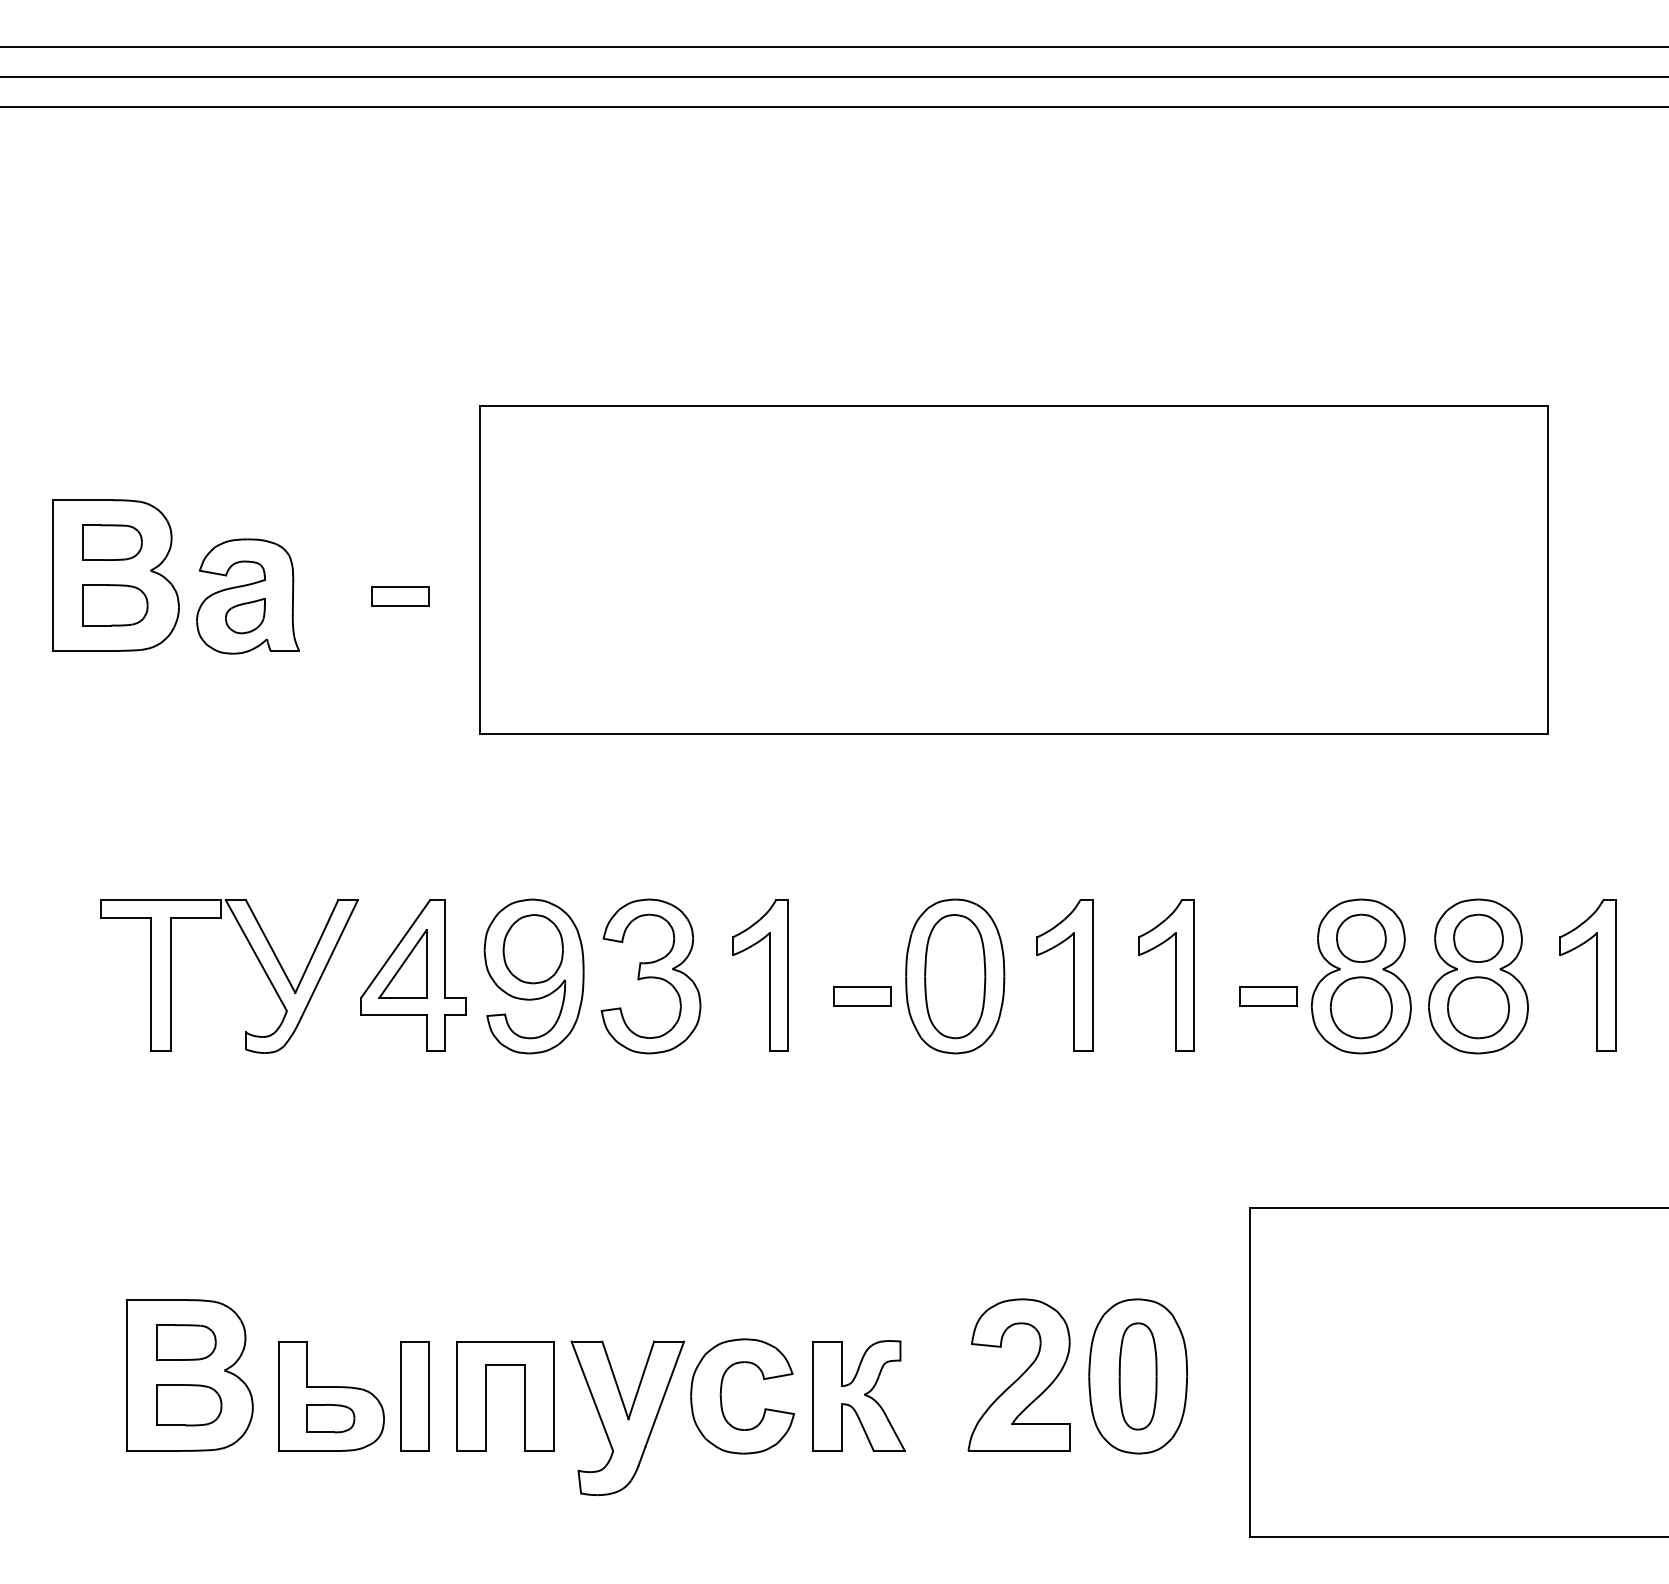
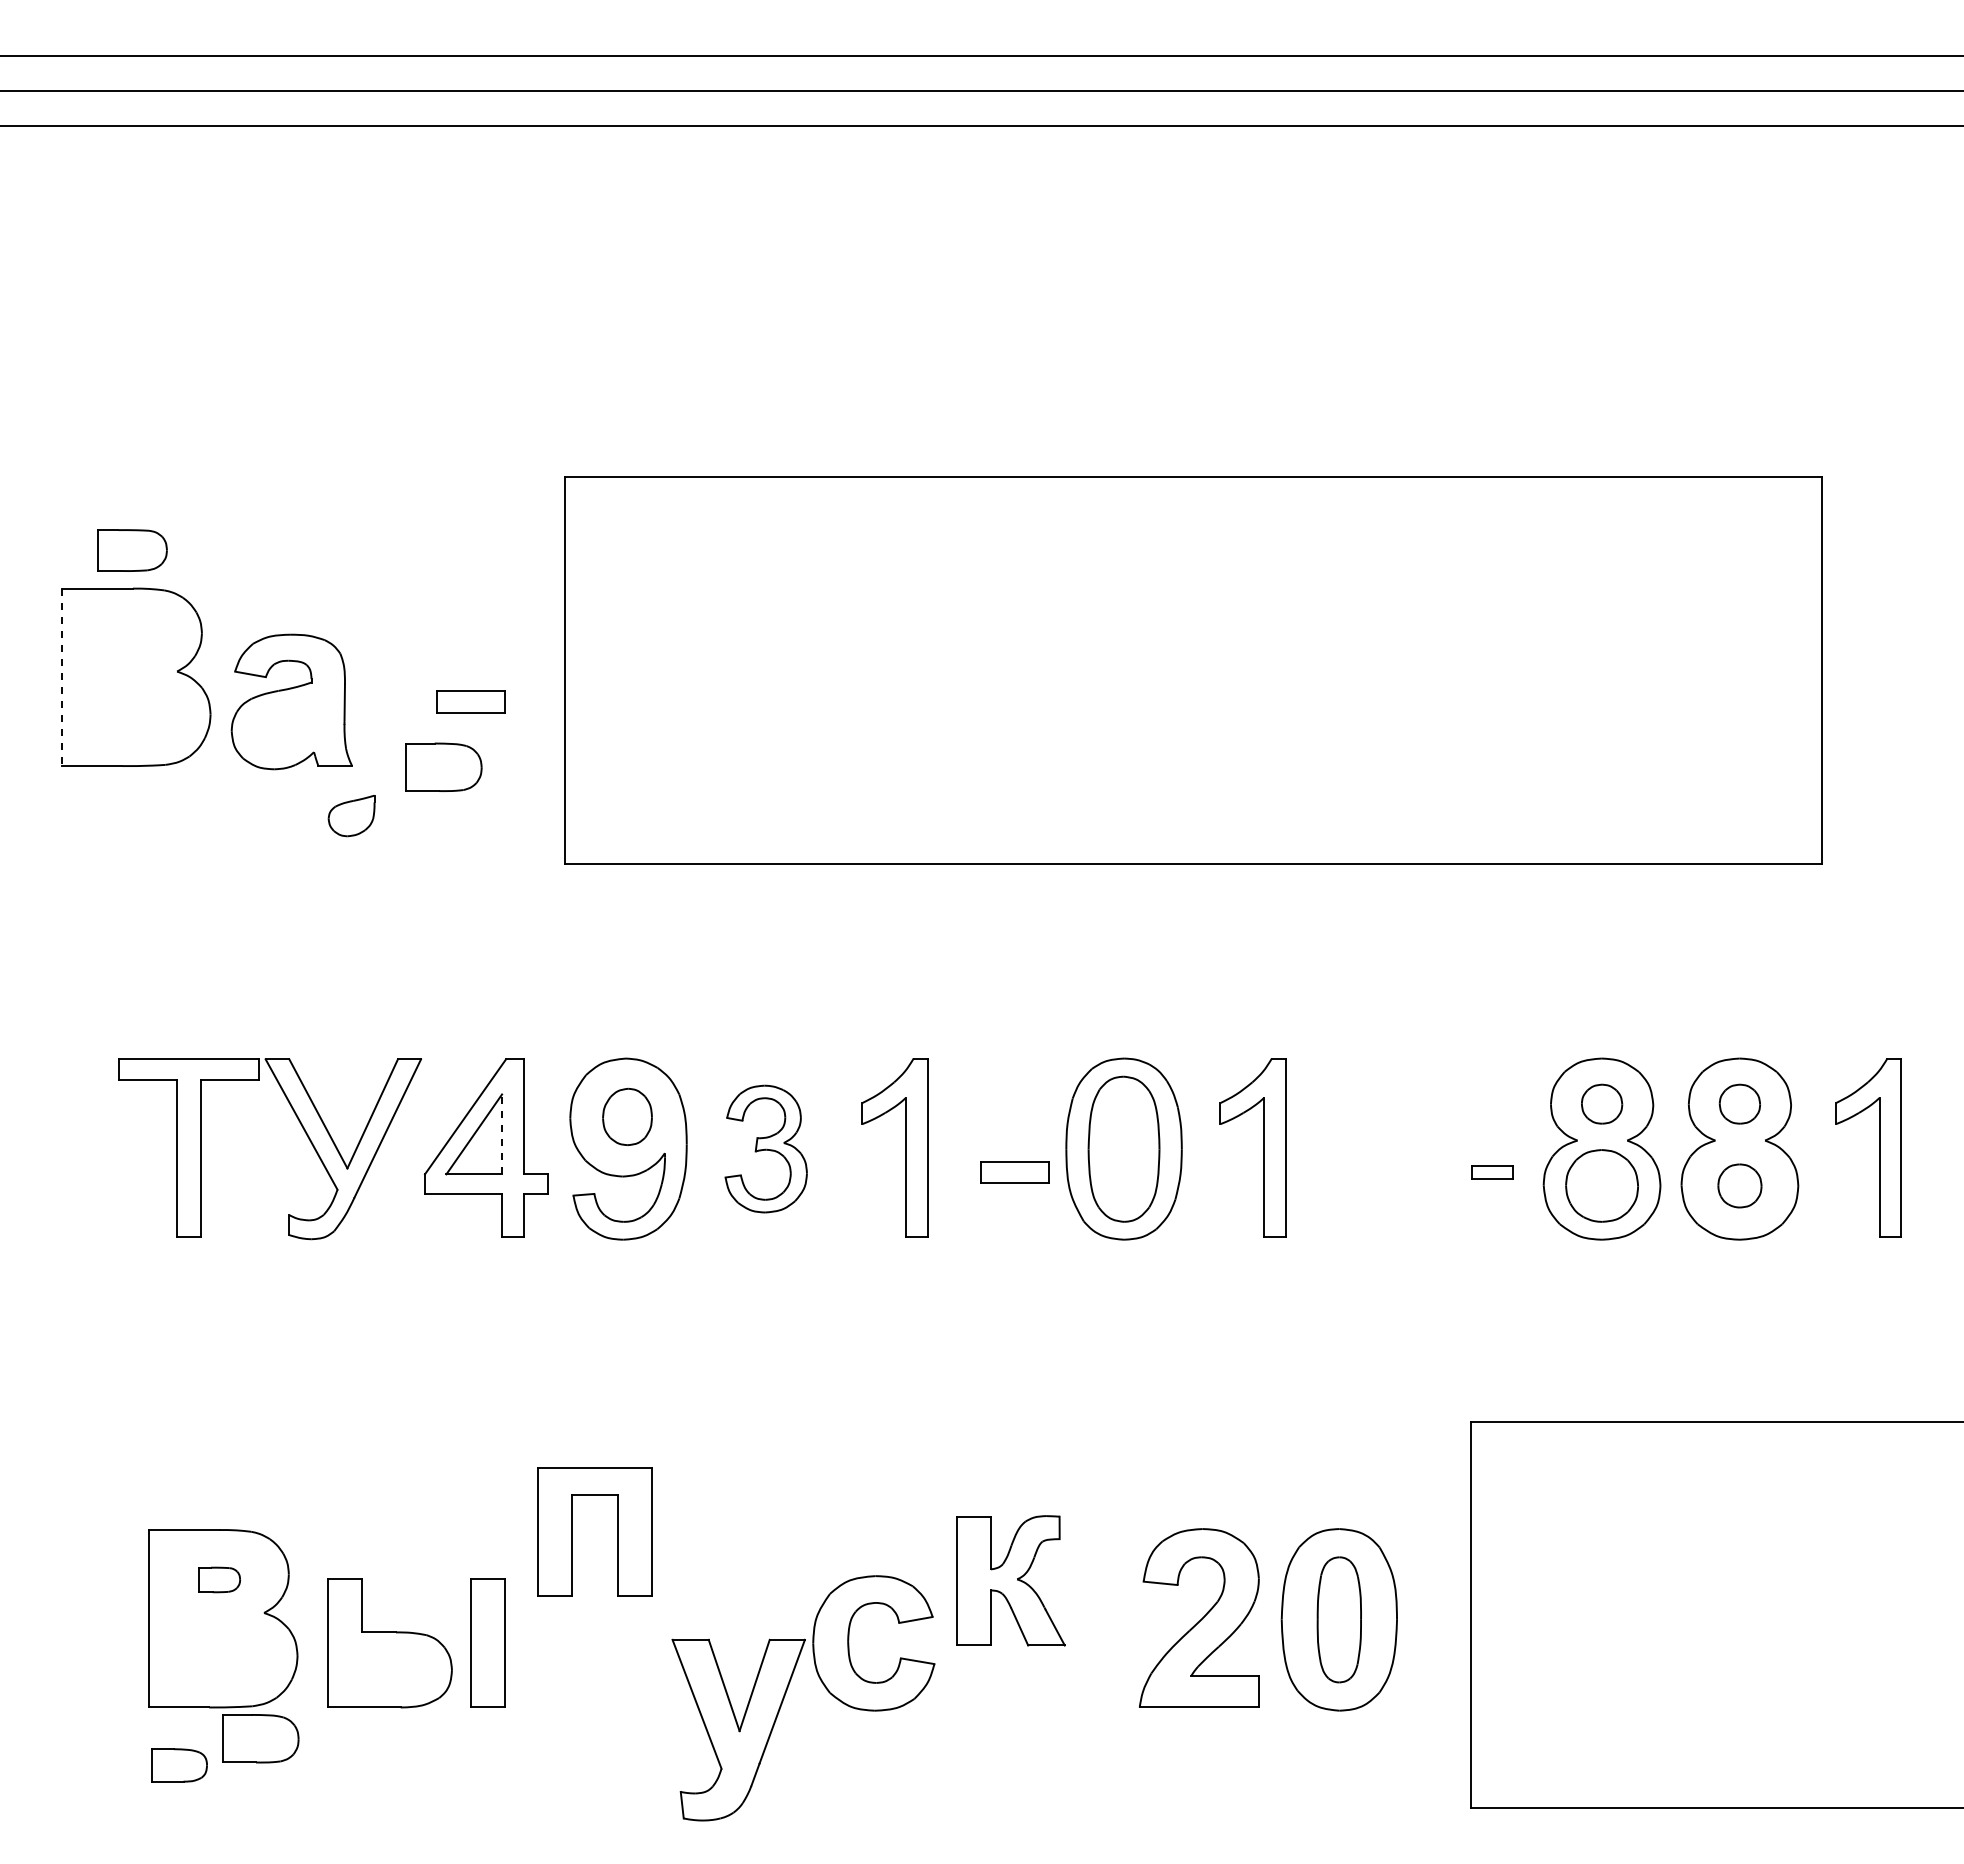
part: (112, 542) -> (132, 550), moved
line: (52, 575) -> (61, 677), solid -> dashed
part: (115, 604) -> (443, 766), moved
part: (245, 616) -> (351, 816), moved
part: (1360, 937) -> (1601, 1103), size x0.7
part: (1478, 937) -> (1739, 1103), size x0.7
part: (533, 948) -> (627, 1116), size x0.7
line: (427, 964) -> (502, 1134), solid -> dashed
part: (651, 975) -> (766, 1148), size x0.7
part: (1175, 975) -> (1383, 1147), removed
part: (1268, 996) -> (1492, 1172), size x0.6
part: (1478, 1007) -> (1739, 1185), size x0.6
part: (186, 1342) -> (219, 1579), size x0.6
part: (486, 1395) -> (572, 1531), moved
part: (858, 1395) -> (1010, 1580), moved
part: (189, 1405) -> (260, 1738), moved
part: (627, 1417) -> (738, 1729), moved
part: (331, 1418) -> (179, 1765), moved

